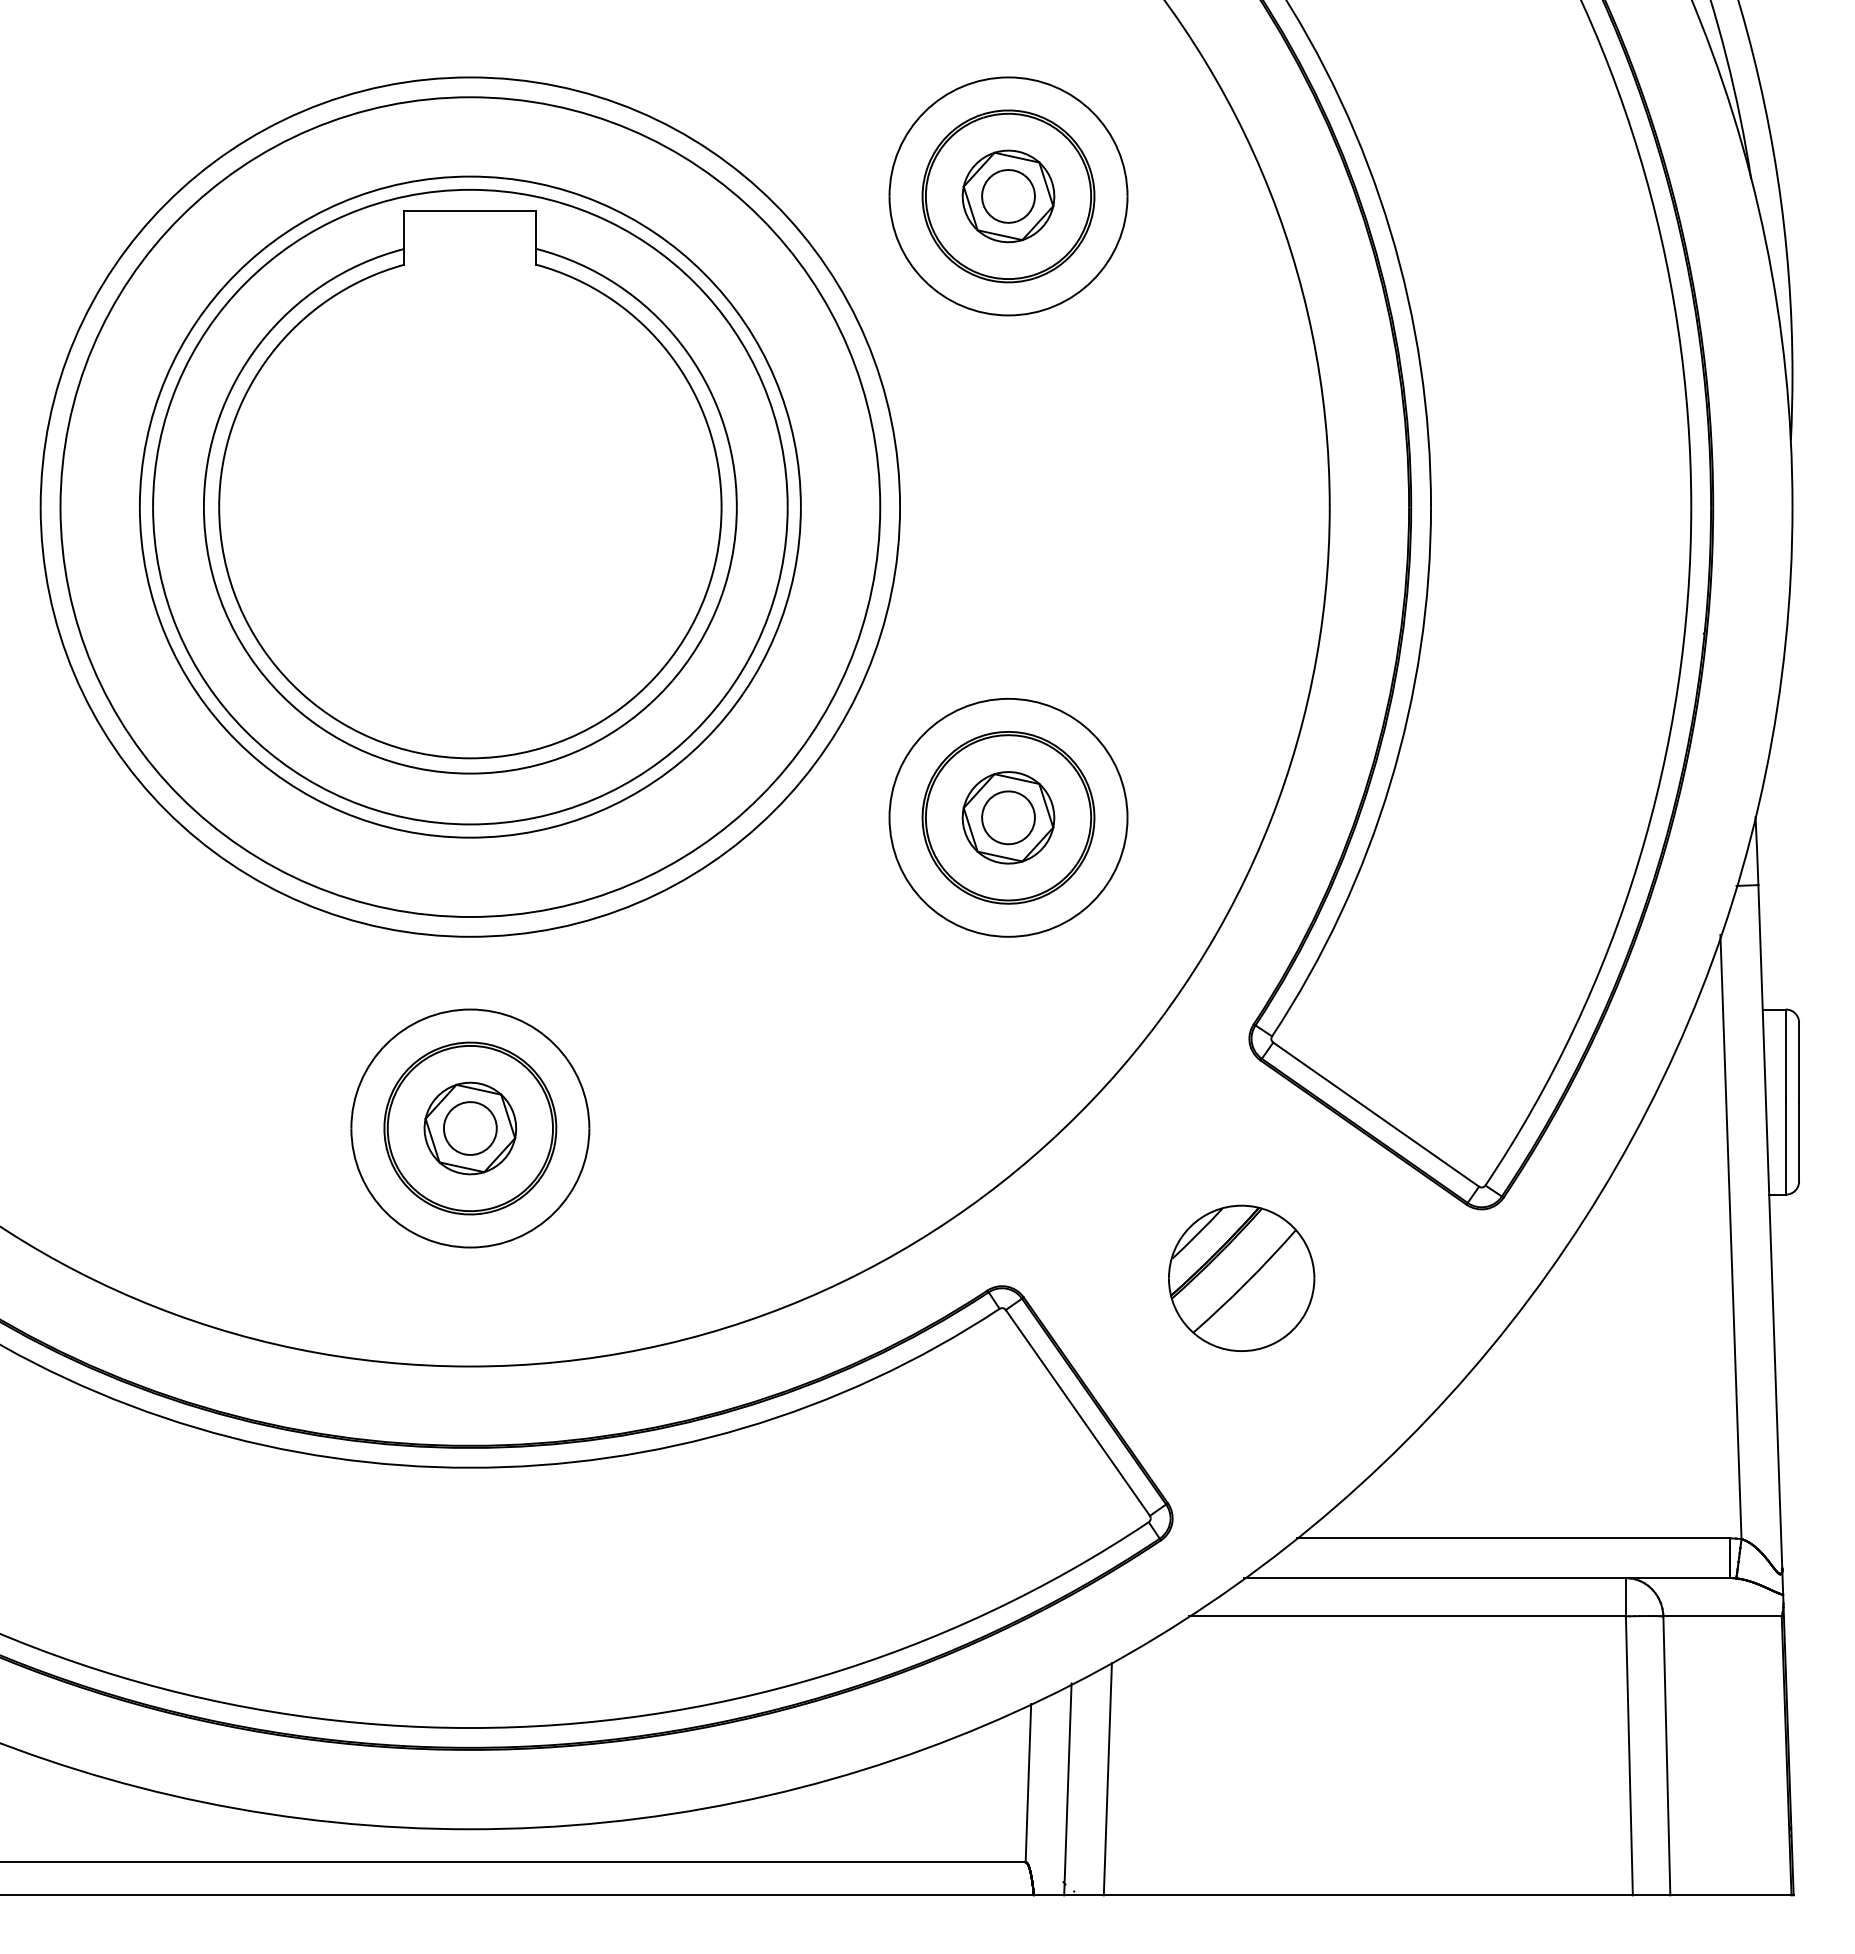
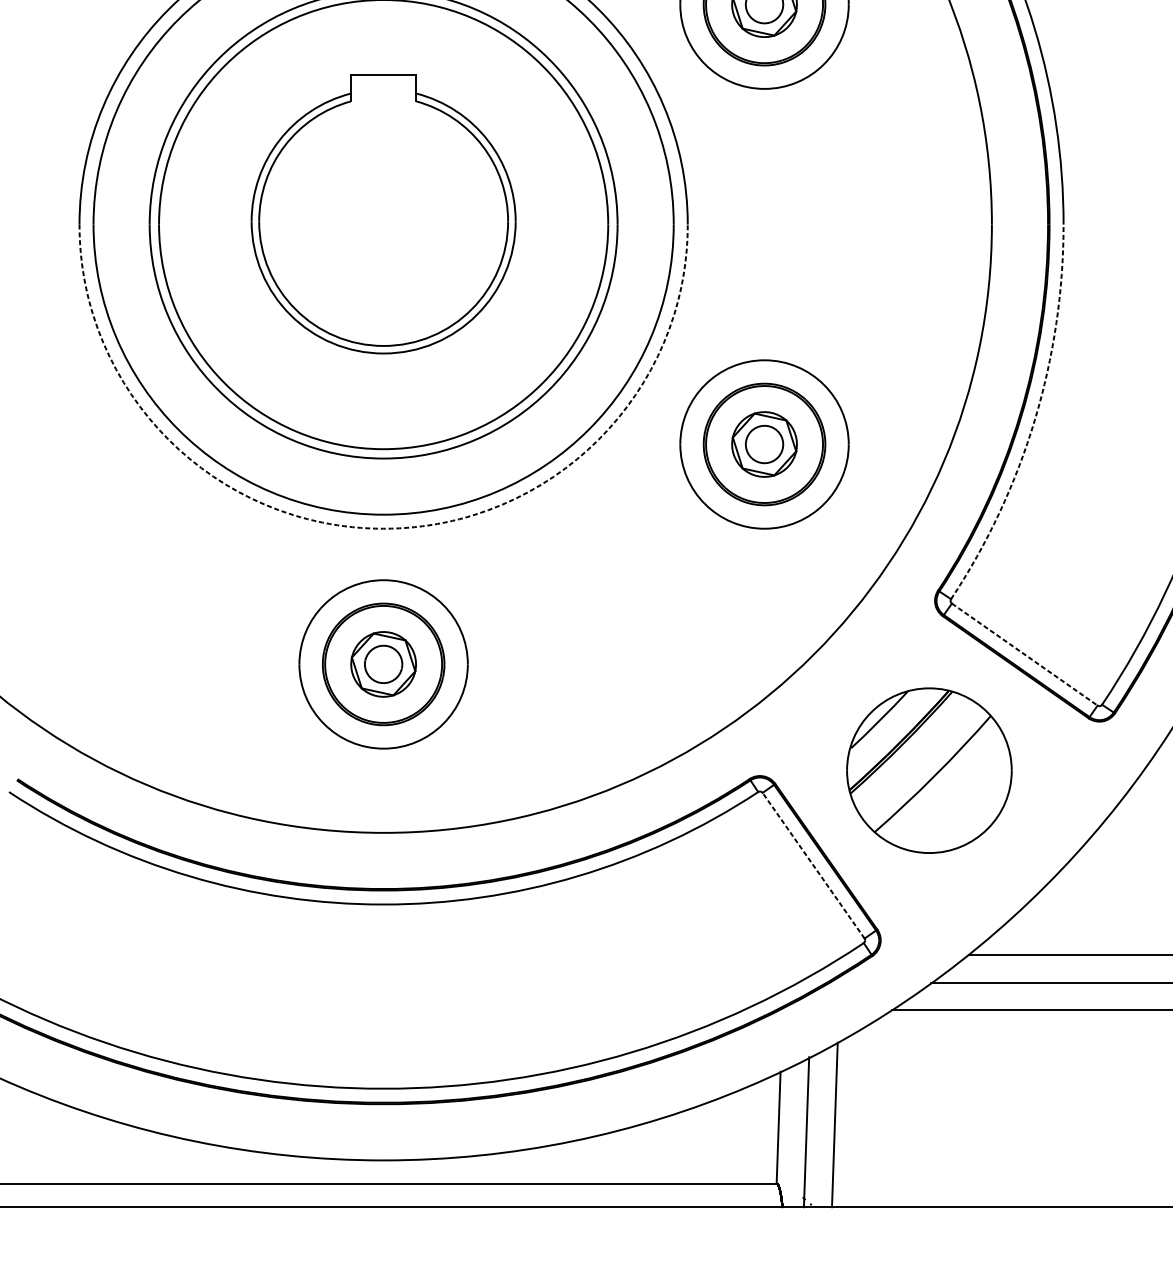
part: (470, 492) -> (383, 214), size x0.7
arc: (1390, 783) -> (1034, 420), solid -> dashed
arc: (470, 936) -> (383, 528), solid -> dashed
line: (1376, 1114) -> (1024, 654), solid -> dashed
part: (1241, 1277) -> (929, 769), size x1.6
line: (1077, 1412) -> (813, 865), solid -> dashed

